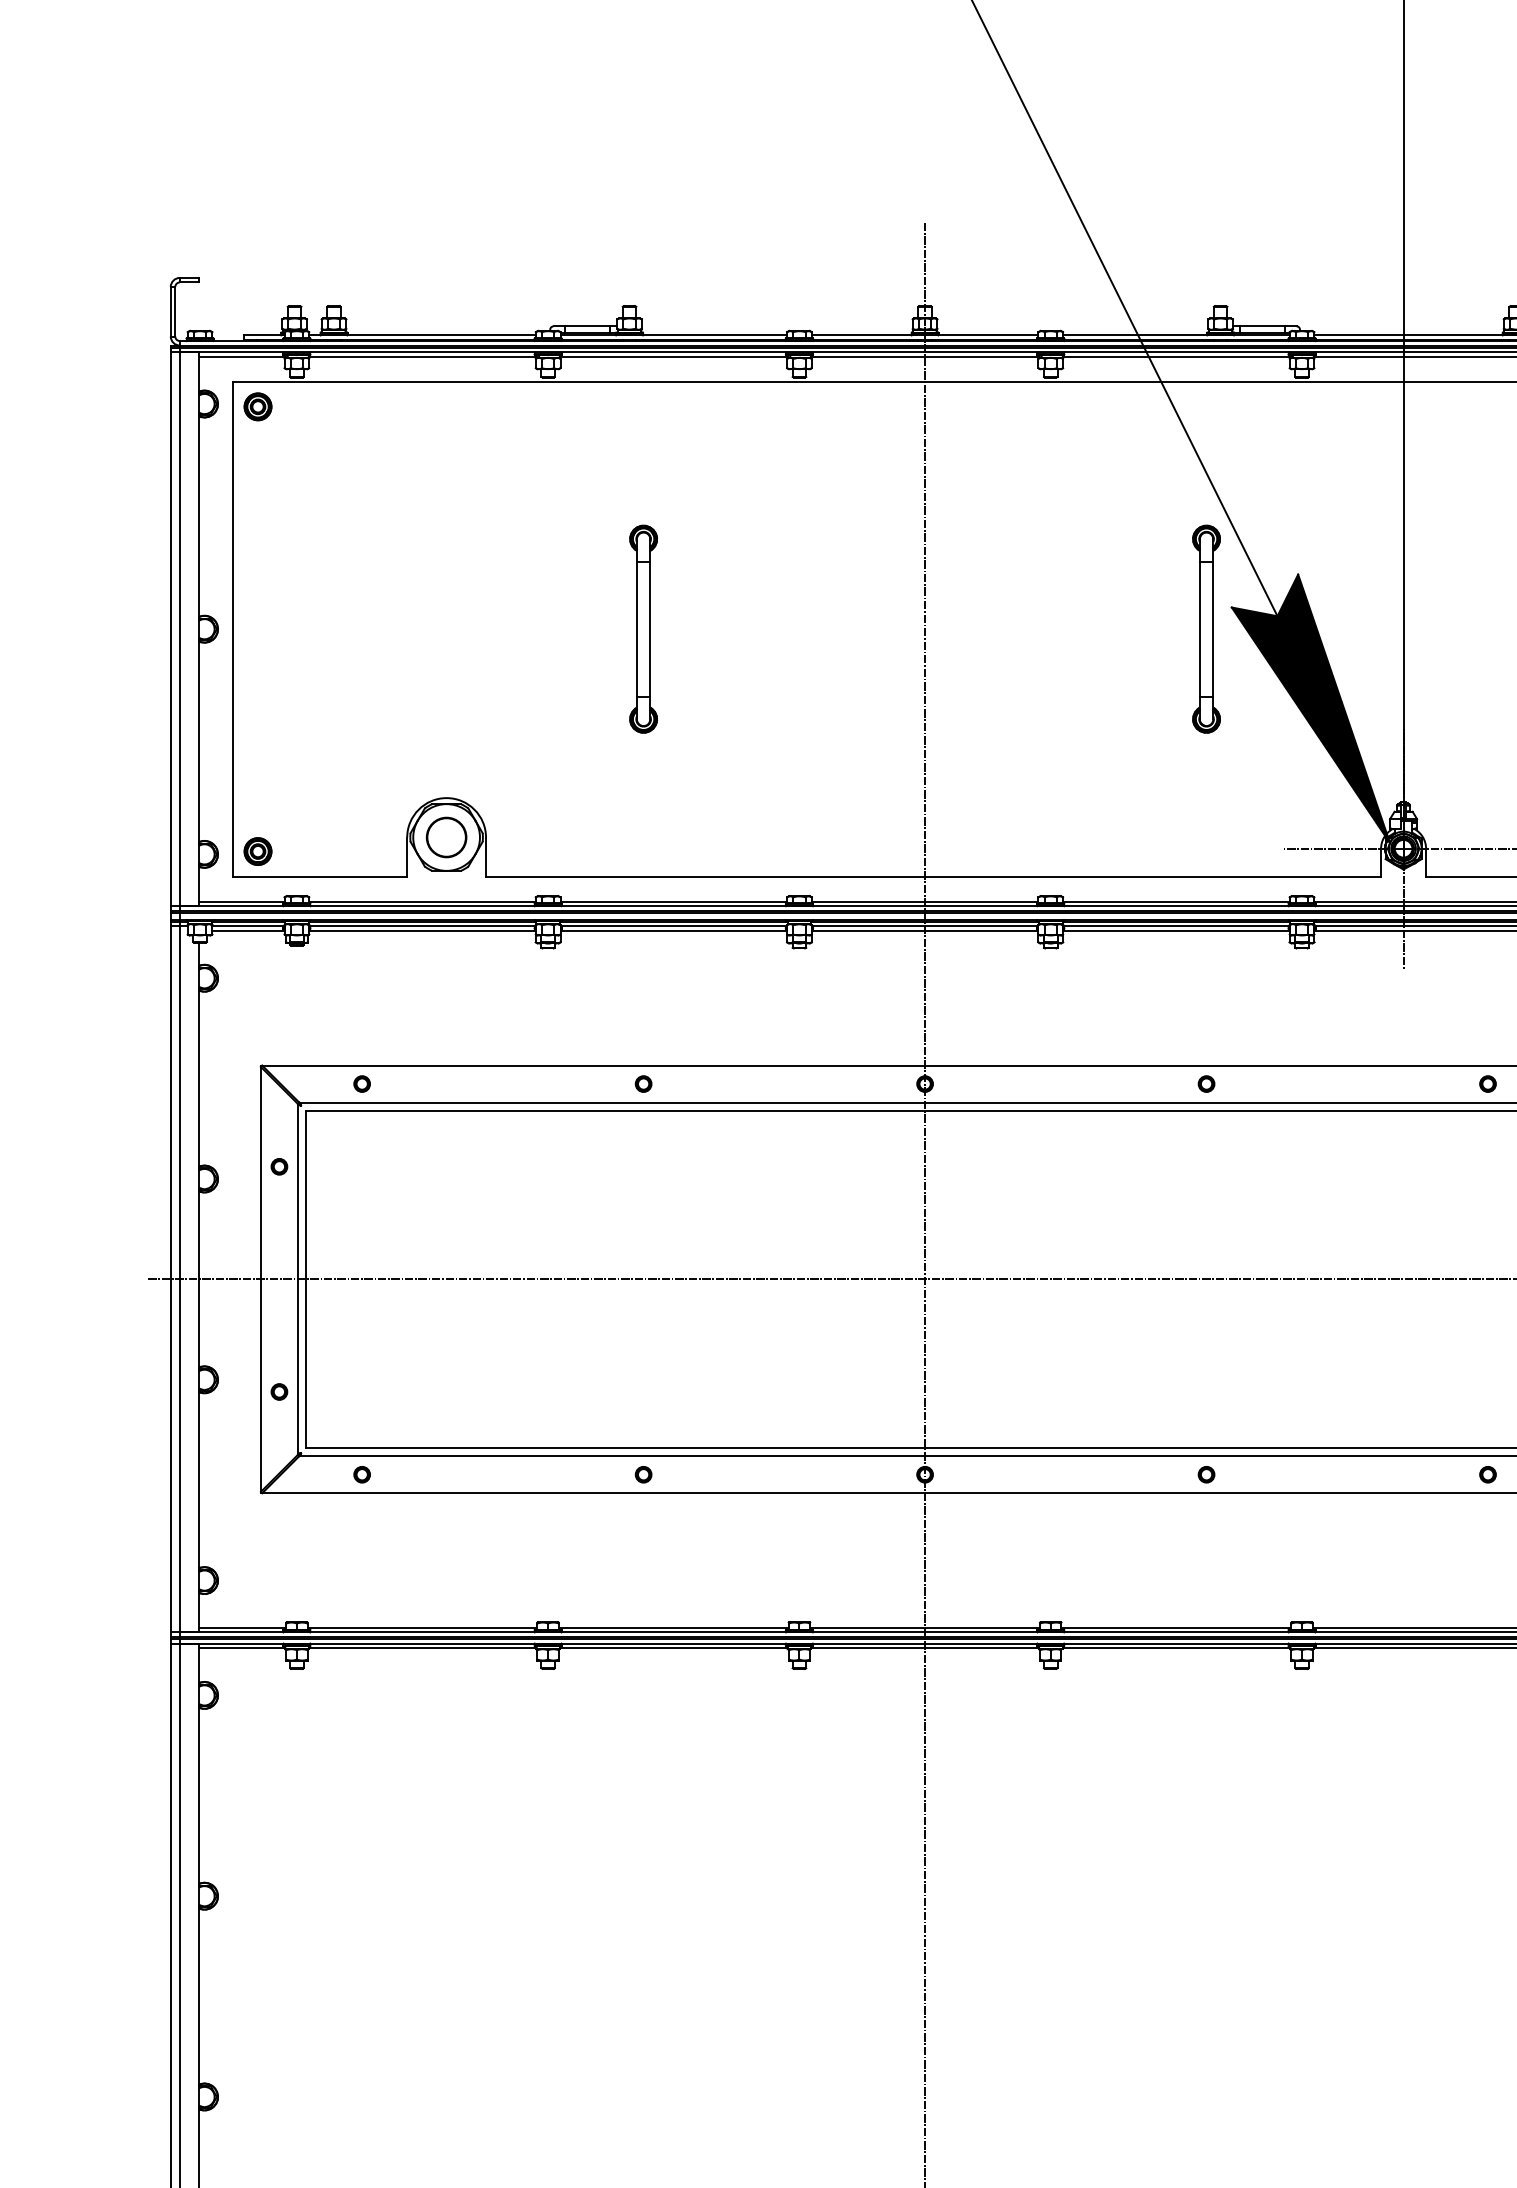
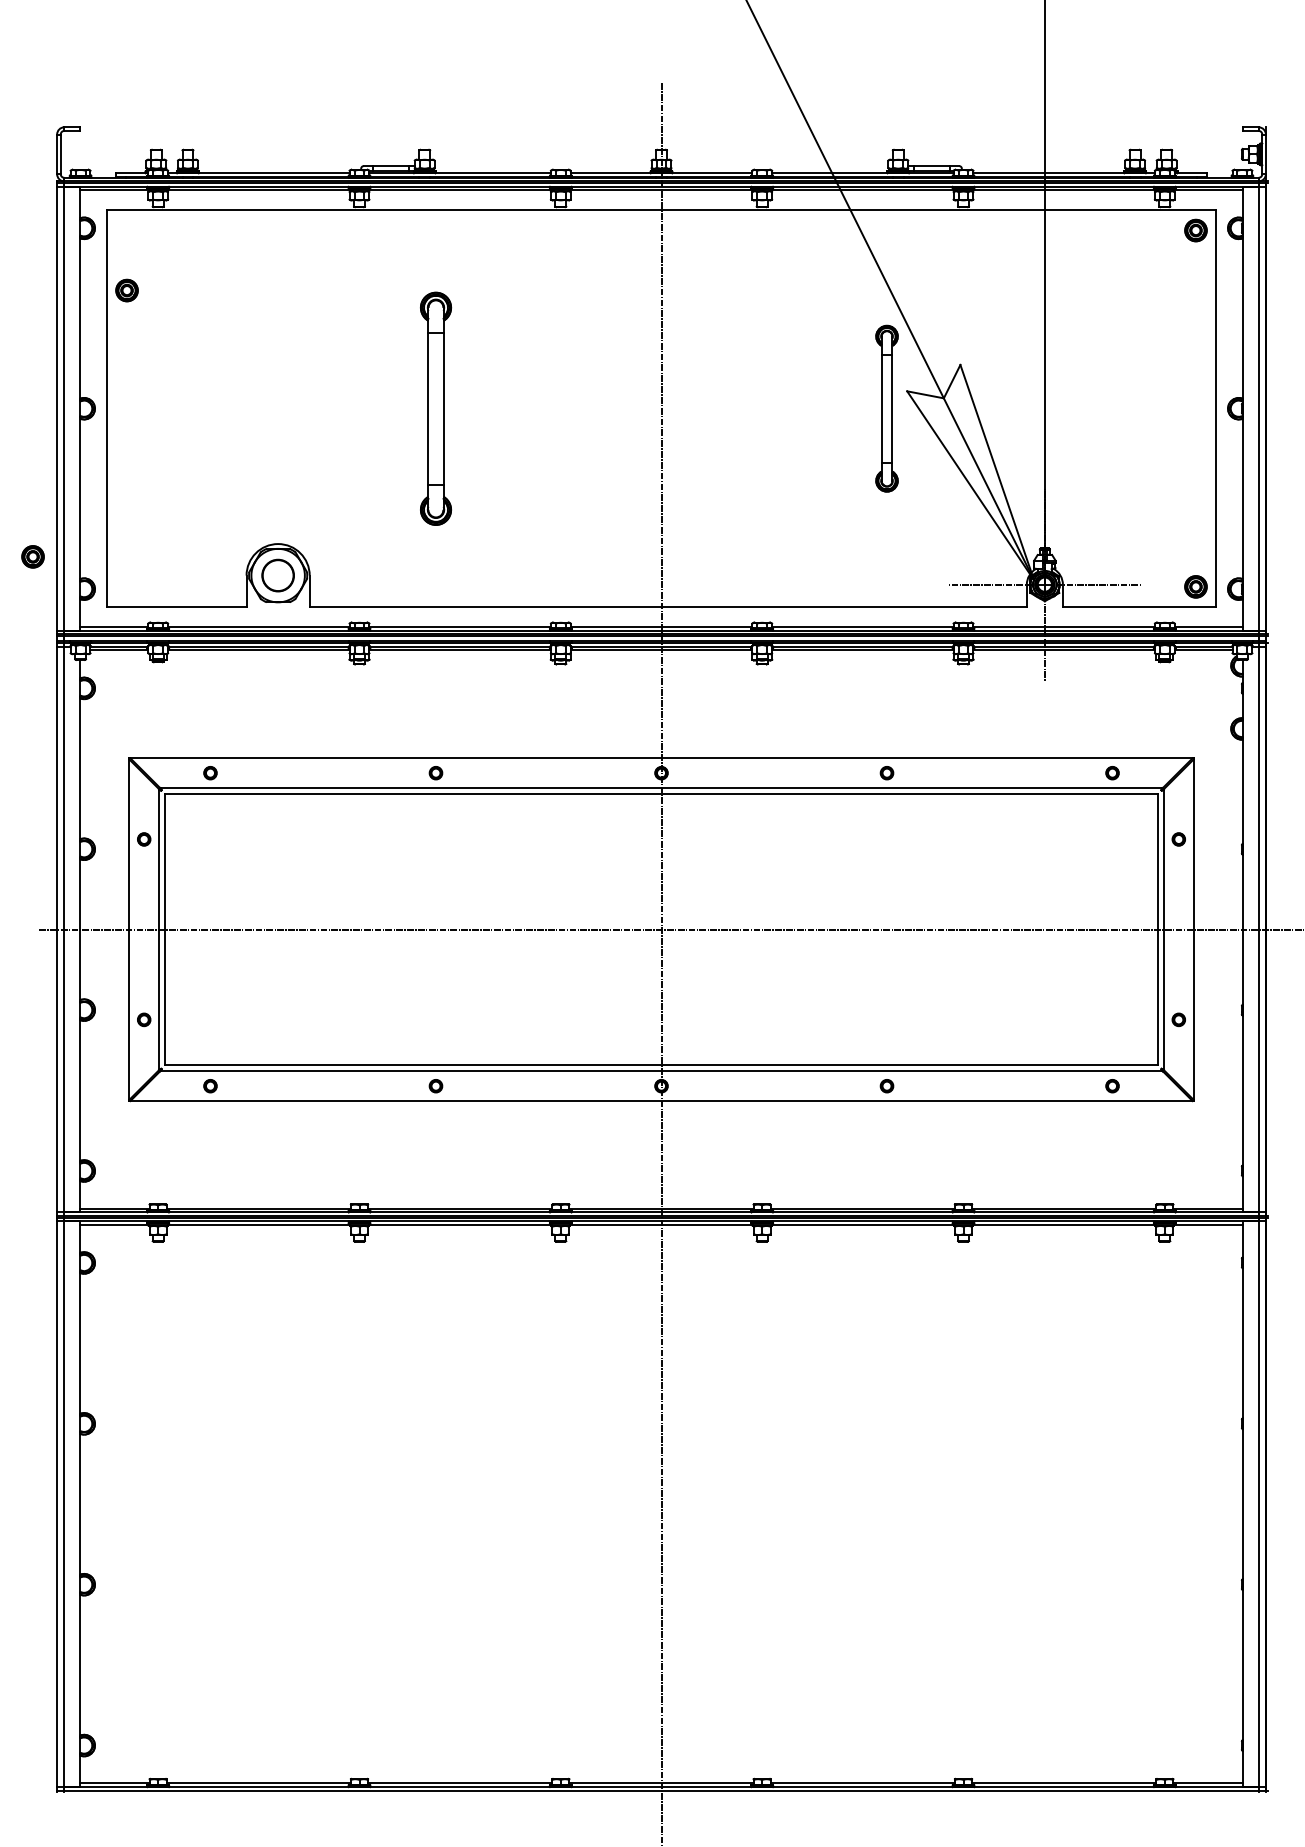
part: (257, 406) -> (126, 290), moved
part: (643, 628) -> (435, 408), size x1.4
fill: (1310, 708) -> (970, 472), removed
part: (257, 851) -> (32, 556), moved

